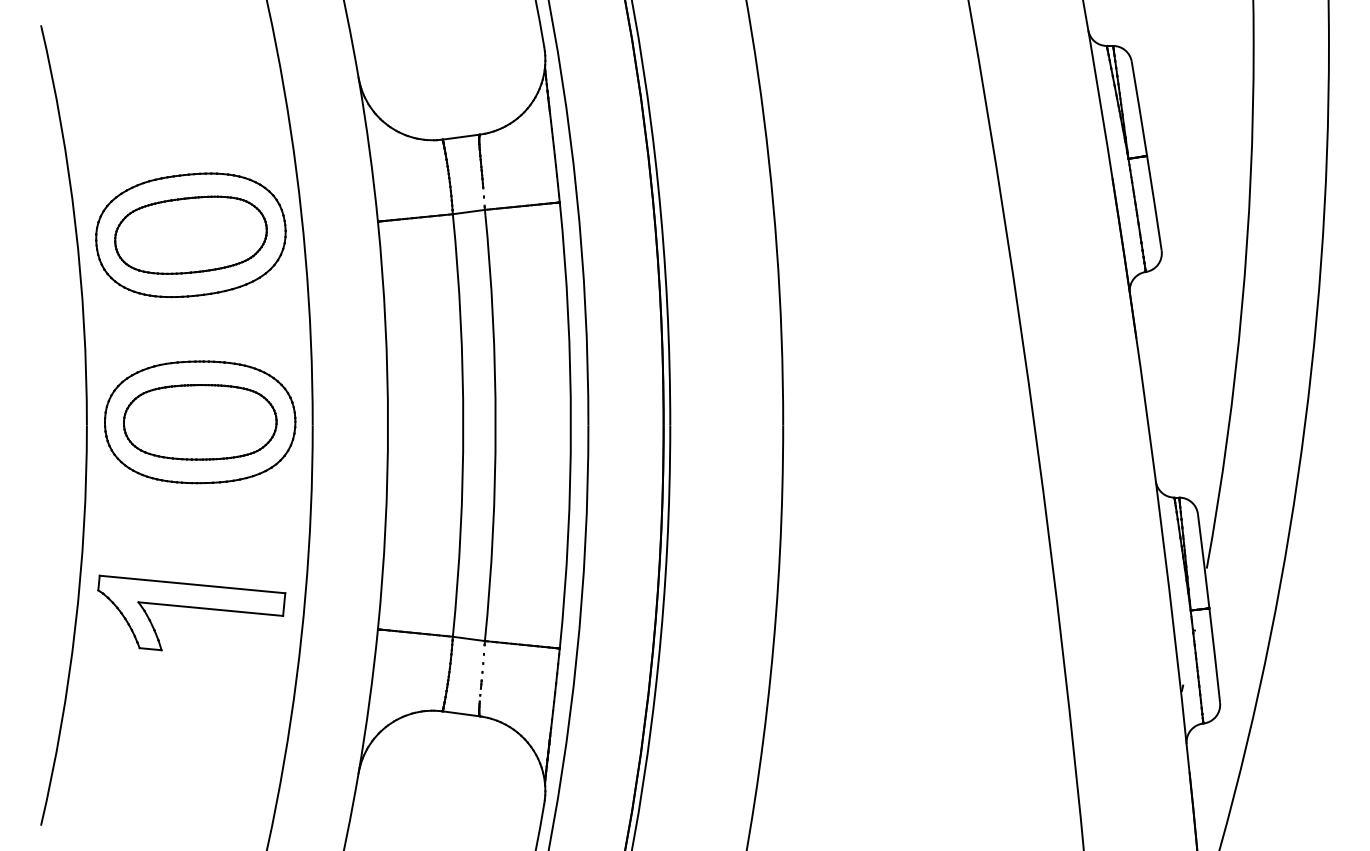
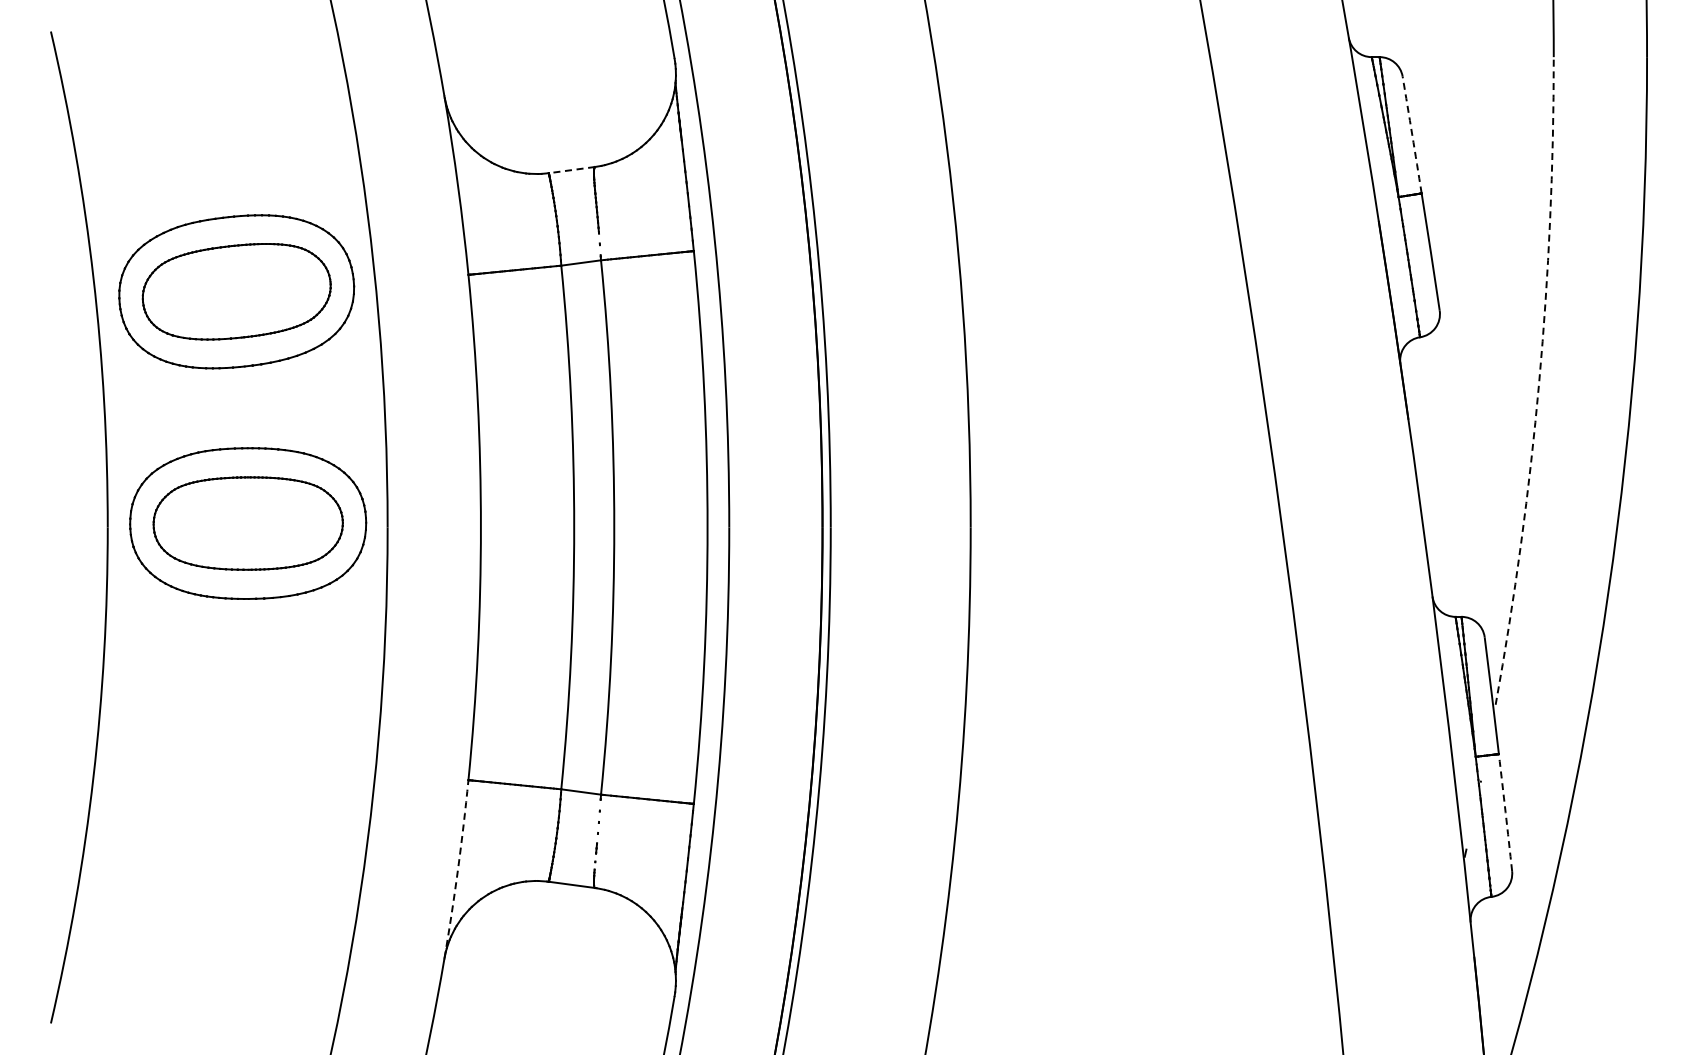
arc: (1139, 109) -> (1412, 135), solid -> dashed
line: (461, 137) -> (571, 170), solid -> dashed
arc: (1242, 308) -> (1539, 382), solid -> dashed
part: (191, 612) -> (237, 759), removed
arc: (1214, 655) -> (1505, 812), solid -> dashed
arc: (369, 701) -> (458, 869), solid -> dashed

